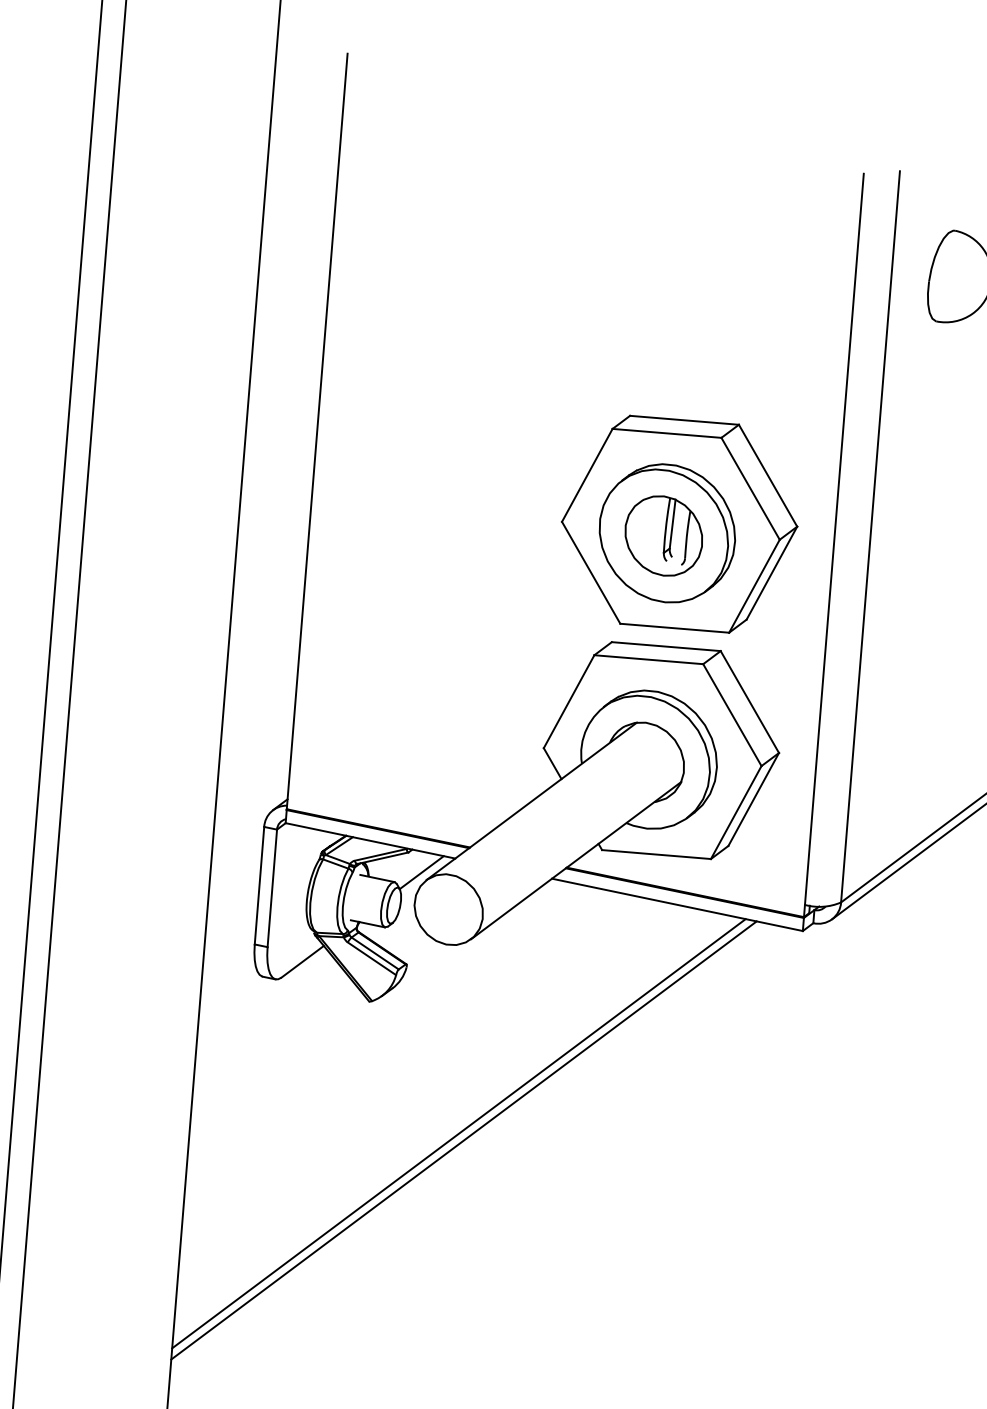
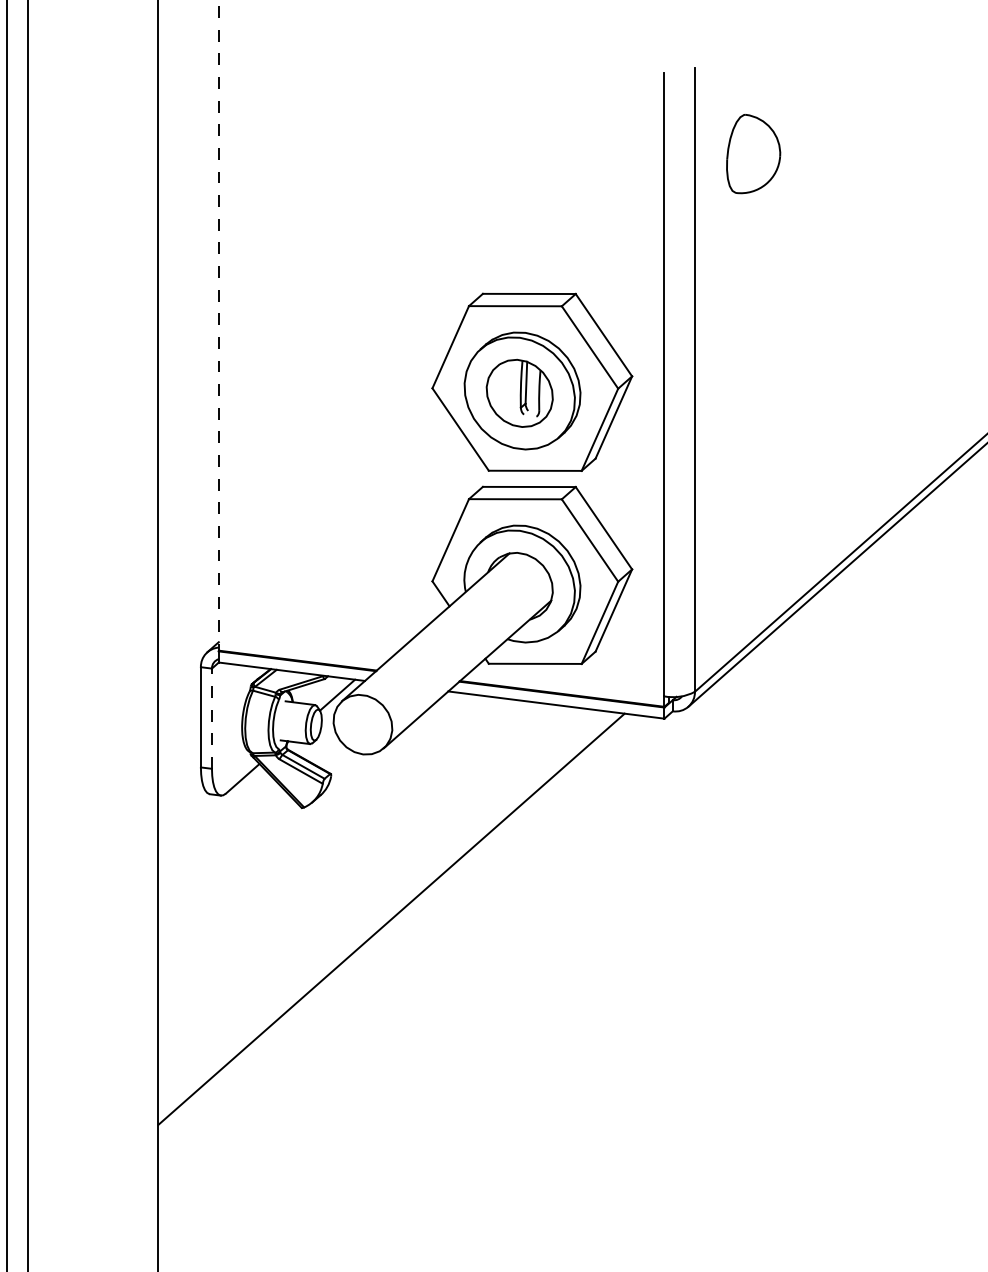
line: (316, 431) -> (218, 328), solid -> dashed
line: (271, 888) -> (211, 718), solid -> dashed
line: (458, 1133) -> (386, 913), removed

